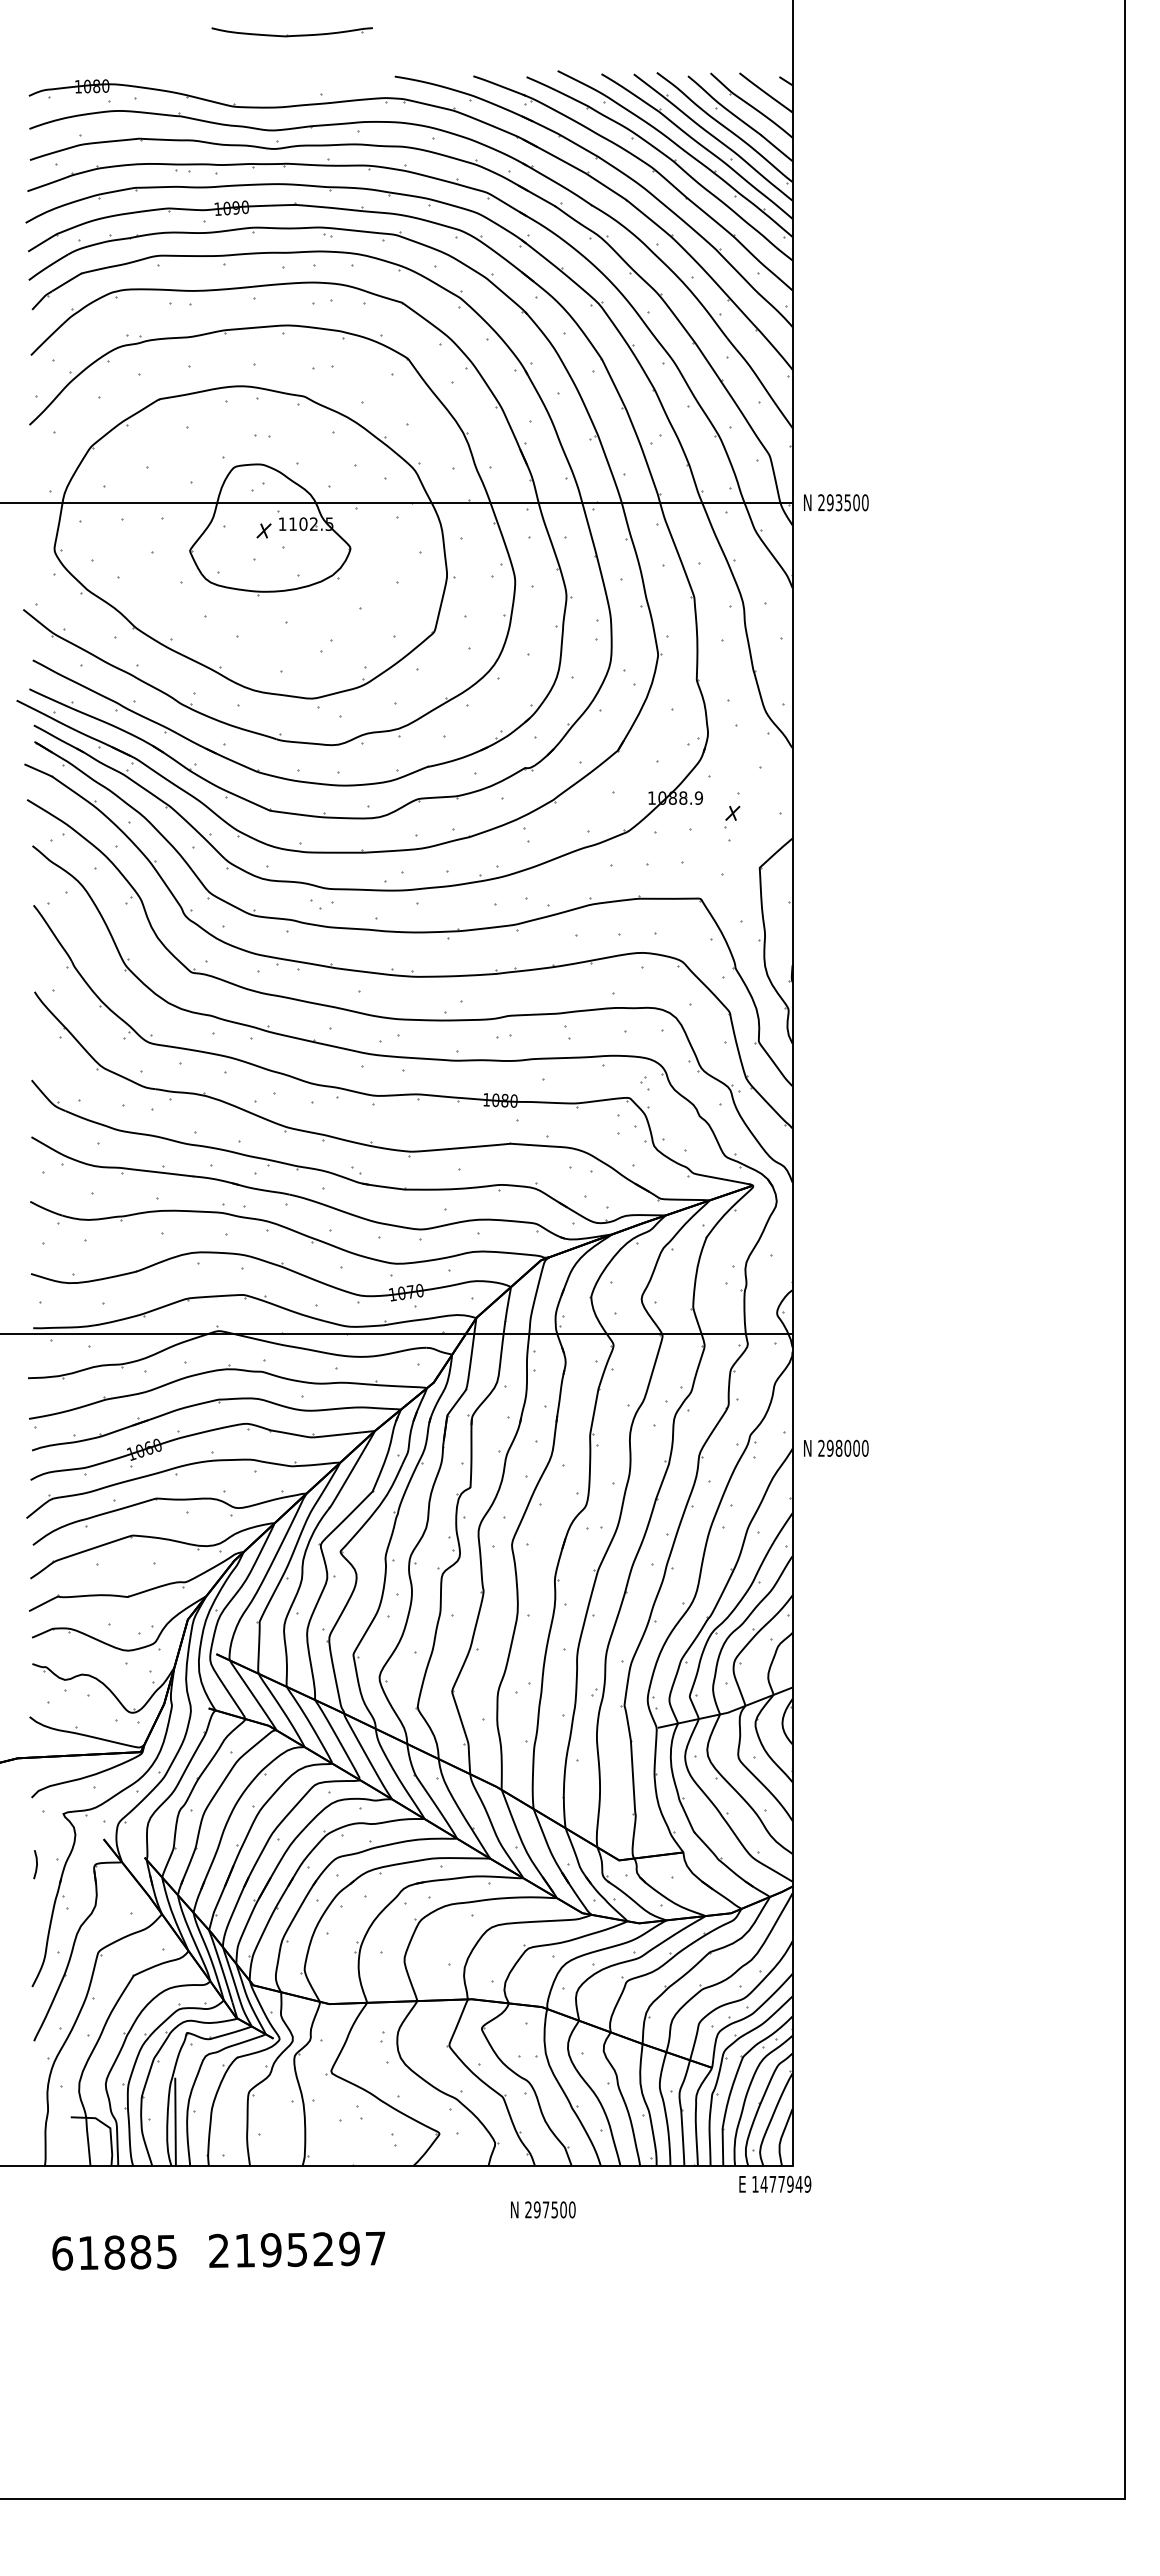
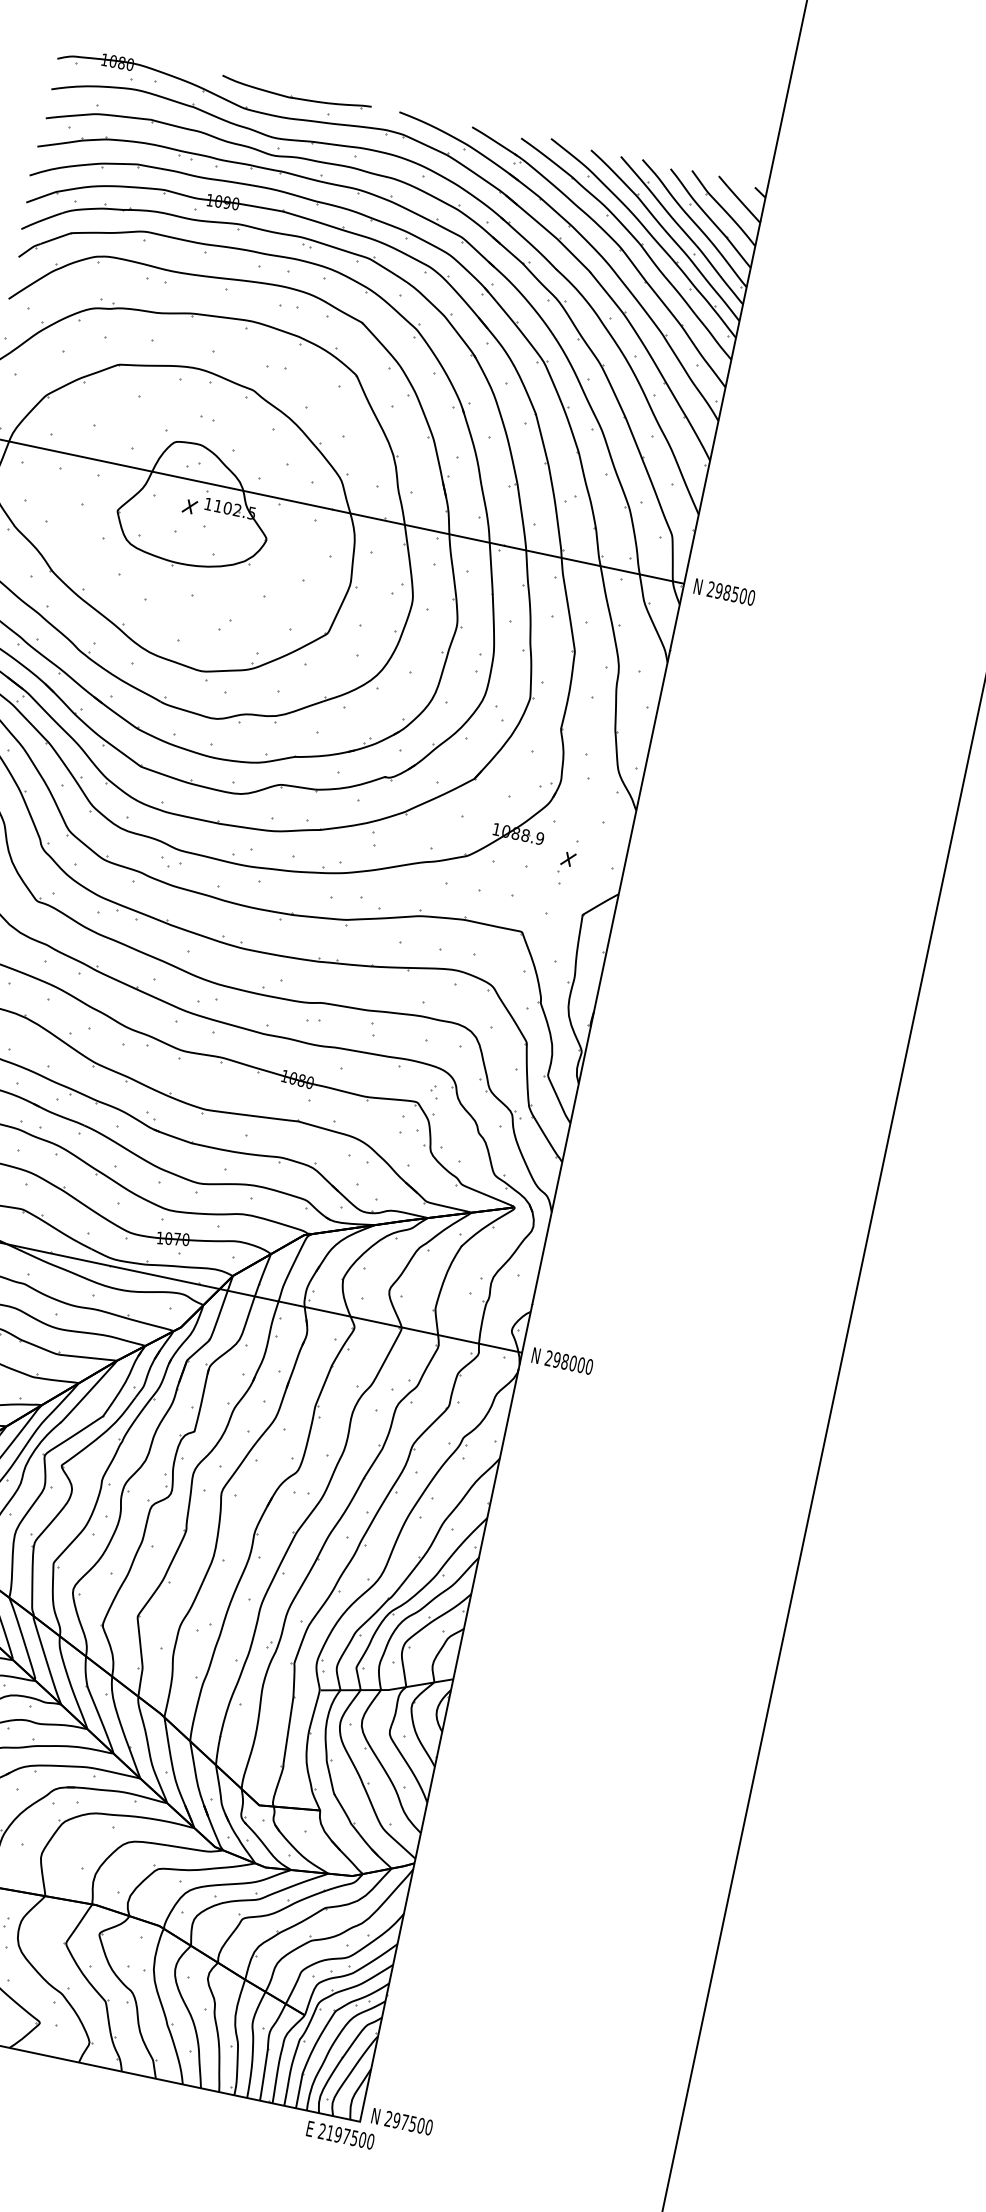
part: (291, 32) -> (295, 95), moved
text: (838, 502) -> (726, 592), 293500 -> 298500
text: (836, 1447) -> (562, 1360), moved
text: (781, 2183) -> (346, 2135), 1477949 -> 2197500
text: (543, 2209) -> (402, 2121), moved

